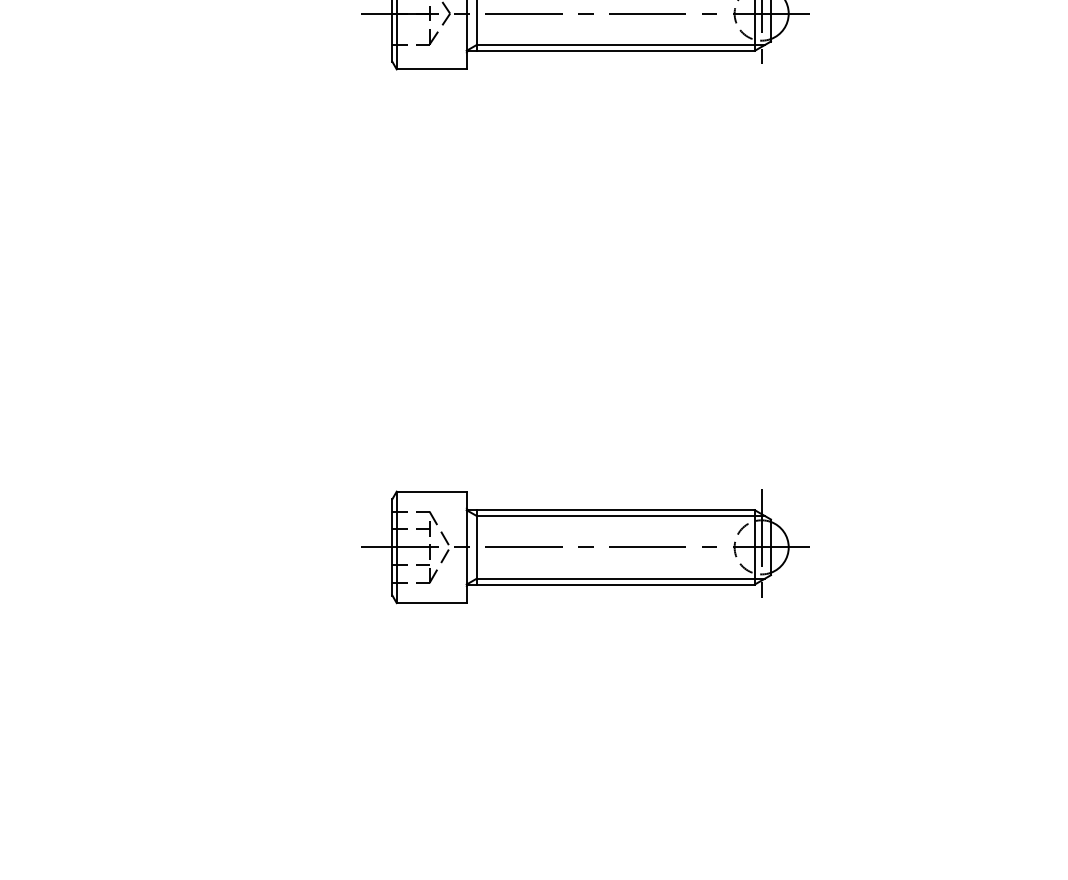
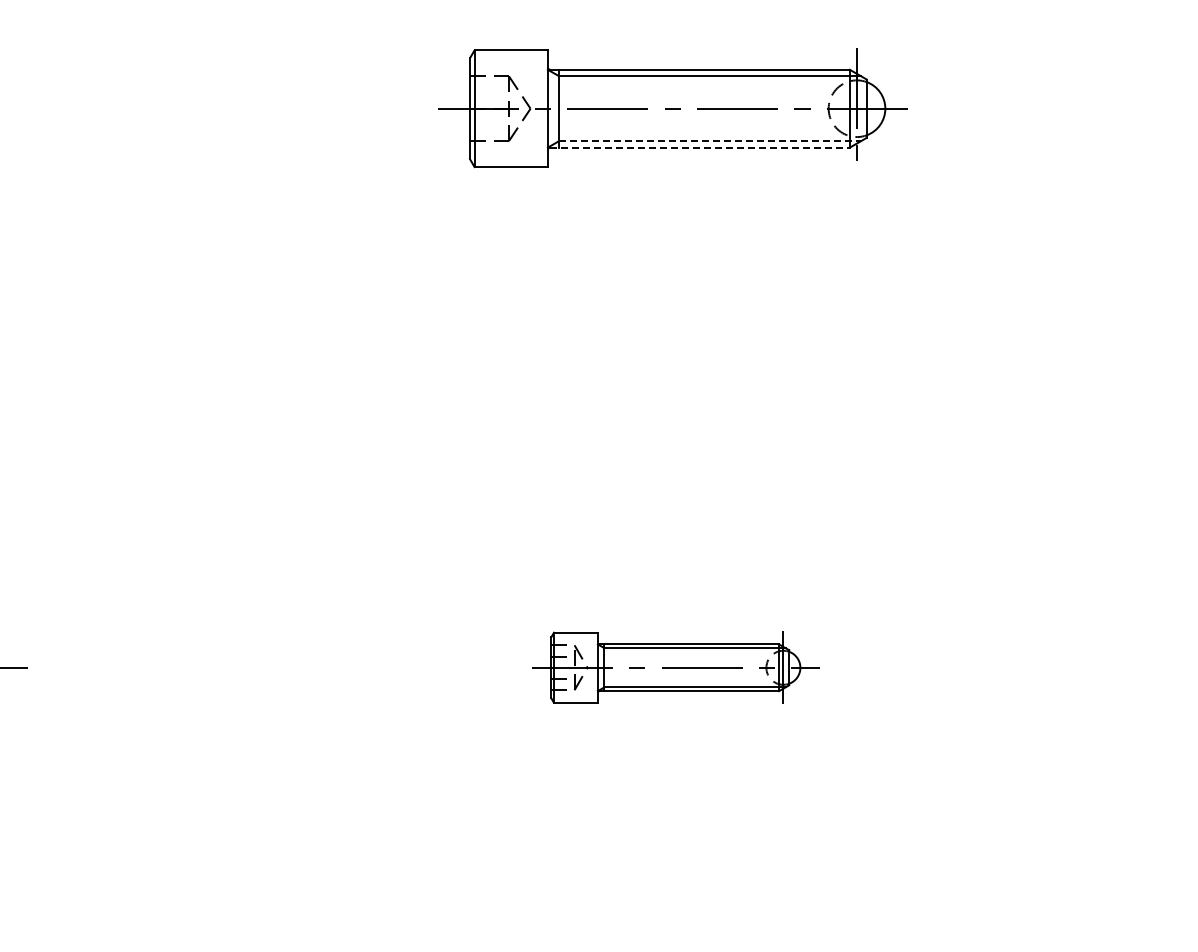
line: (620, 44) -> (709, 141), solid -> dashed
line: (612, 50) -> (700, 147), solid -> dashed
part: (585, 546) -> (672, 667), size x0.6

